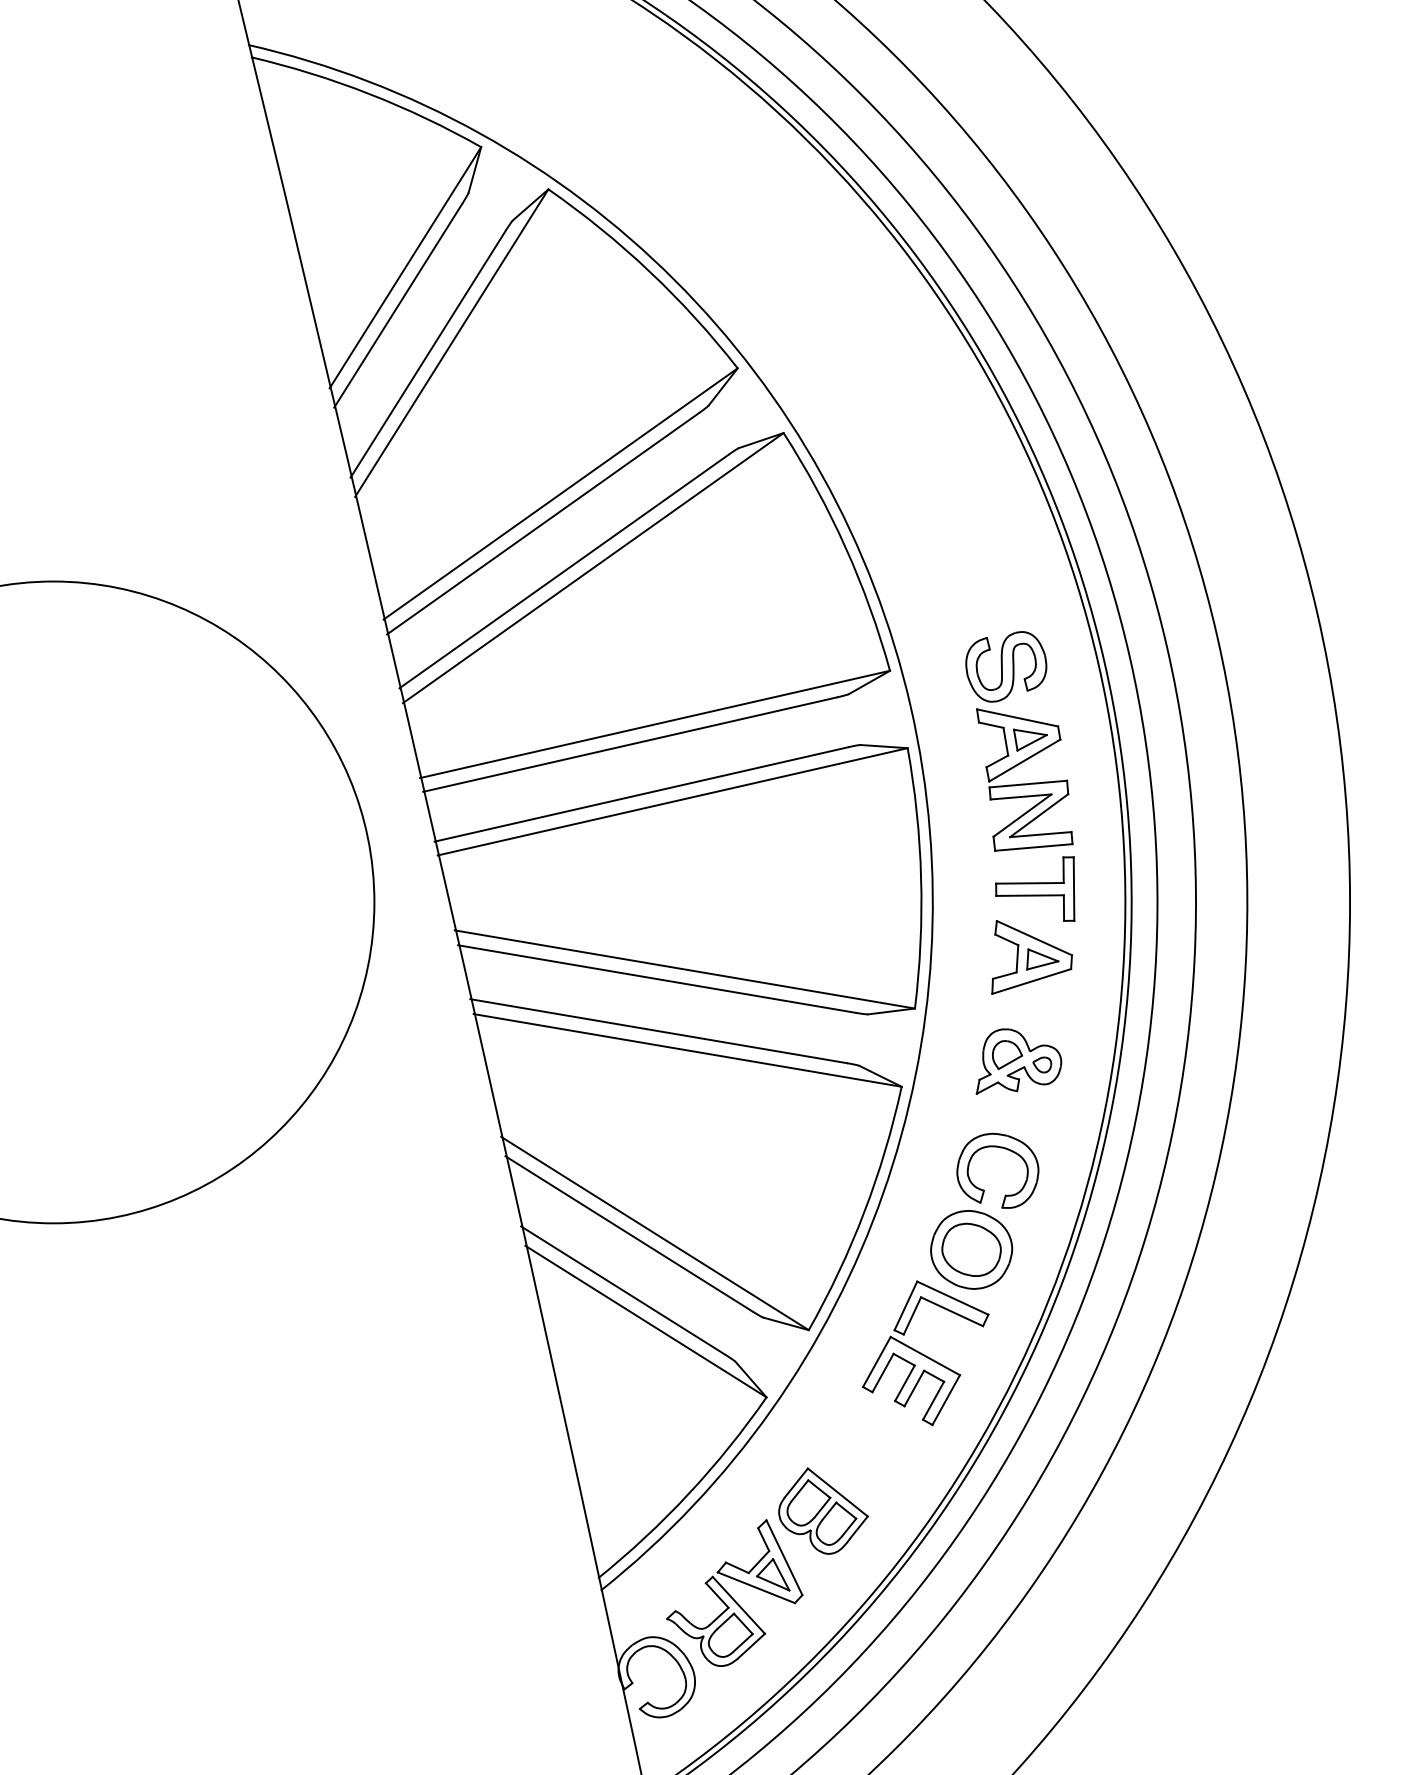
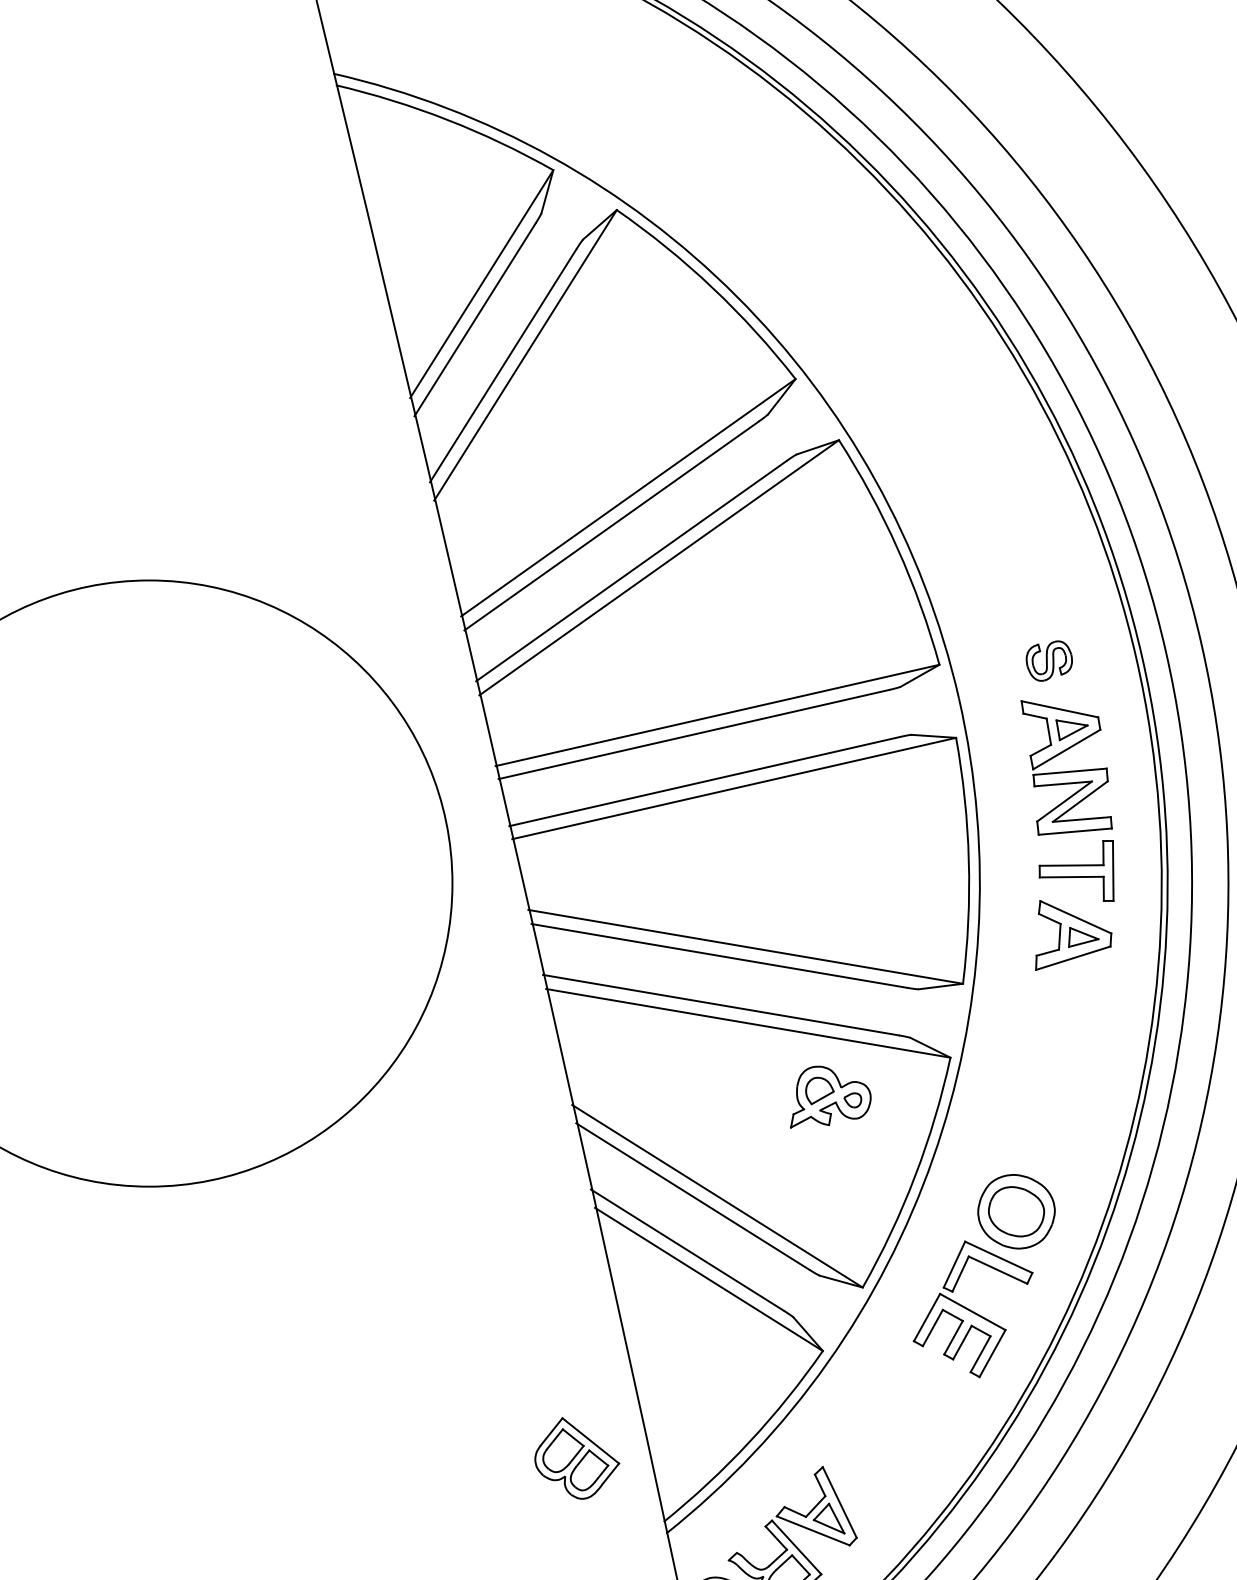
part: (1006, 666) -> (1049, 660), size x0.6
part: (1018, 1061) -> (830, 1097), moved
part: (1000, 1148) -> (1043, 1115), removed
part: (823, 1510) -> (577, 1457), moved

